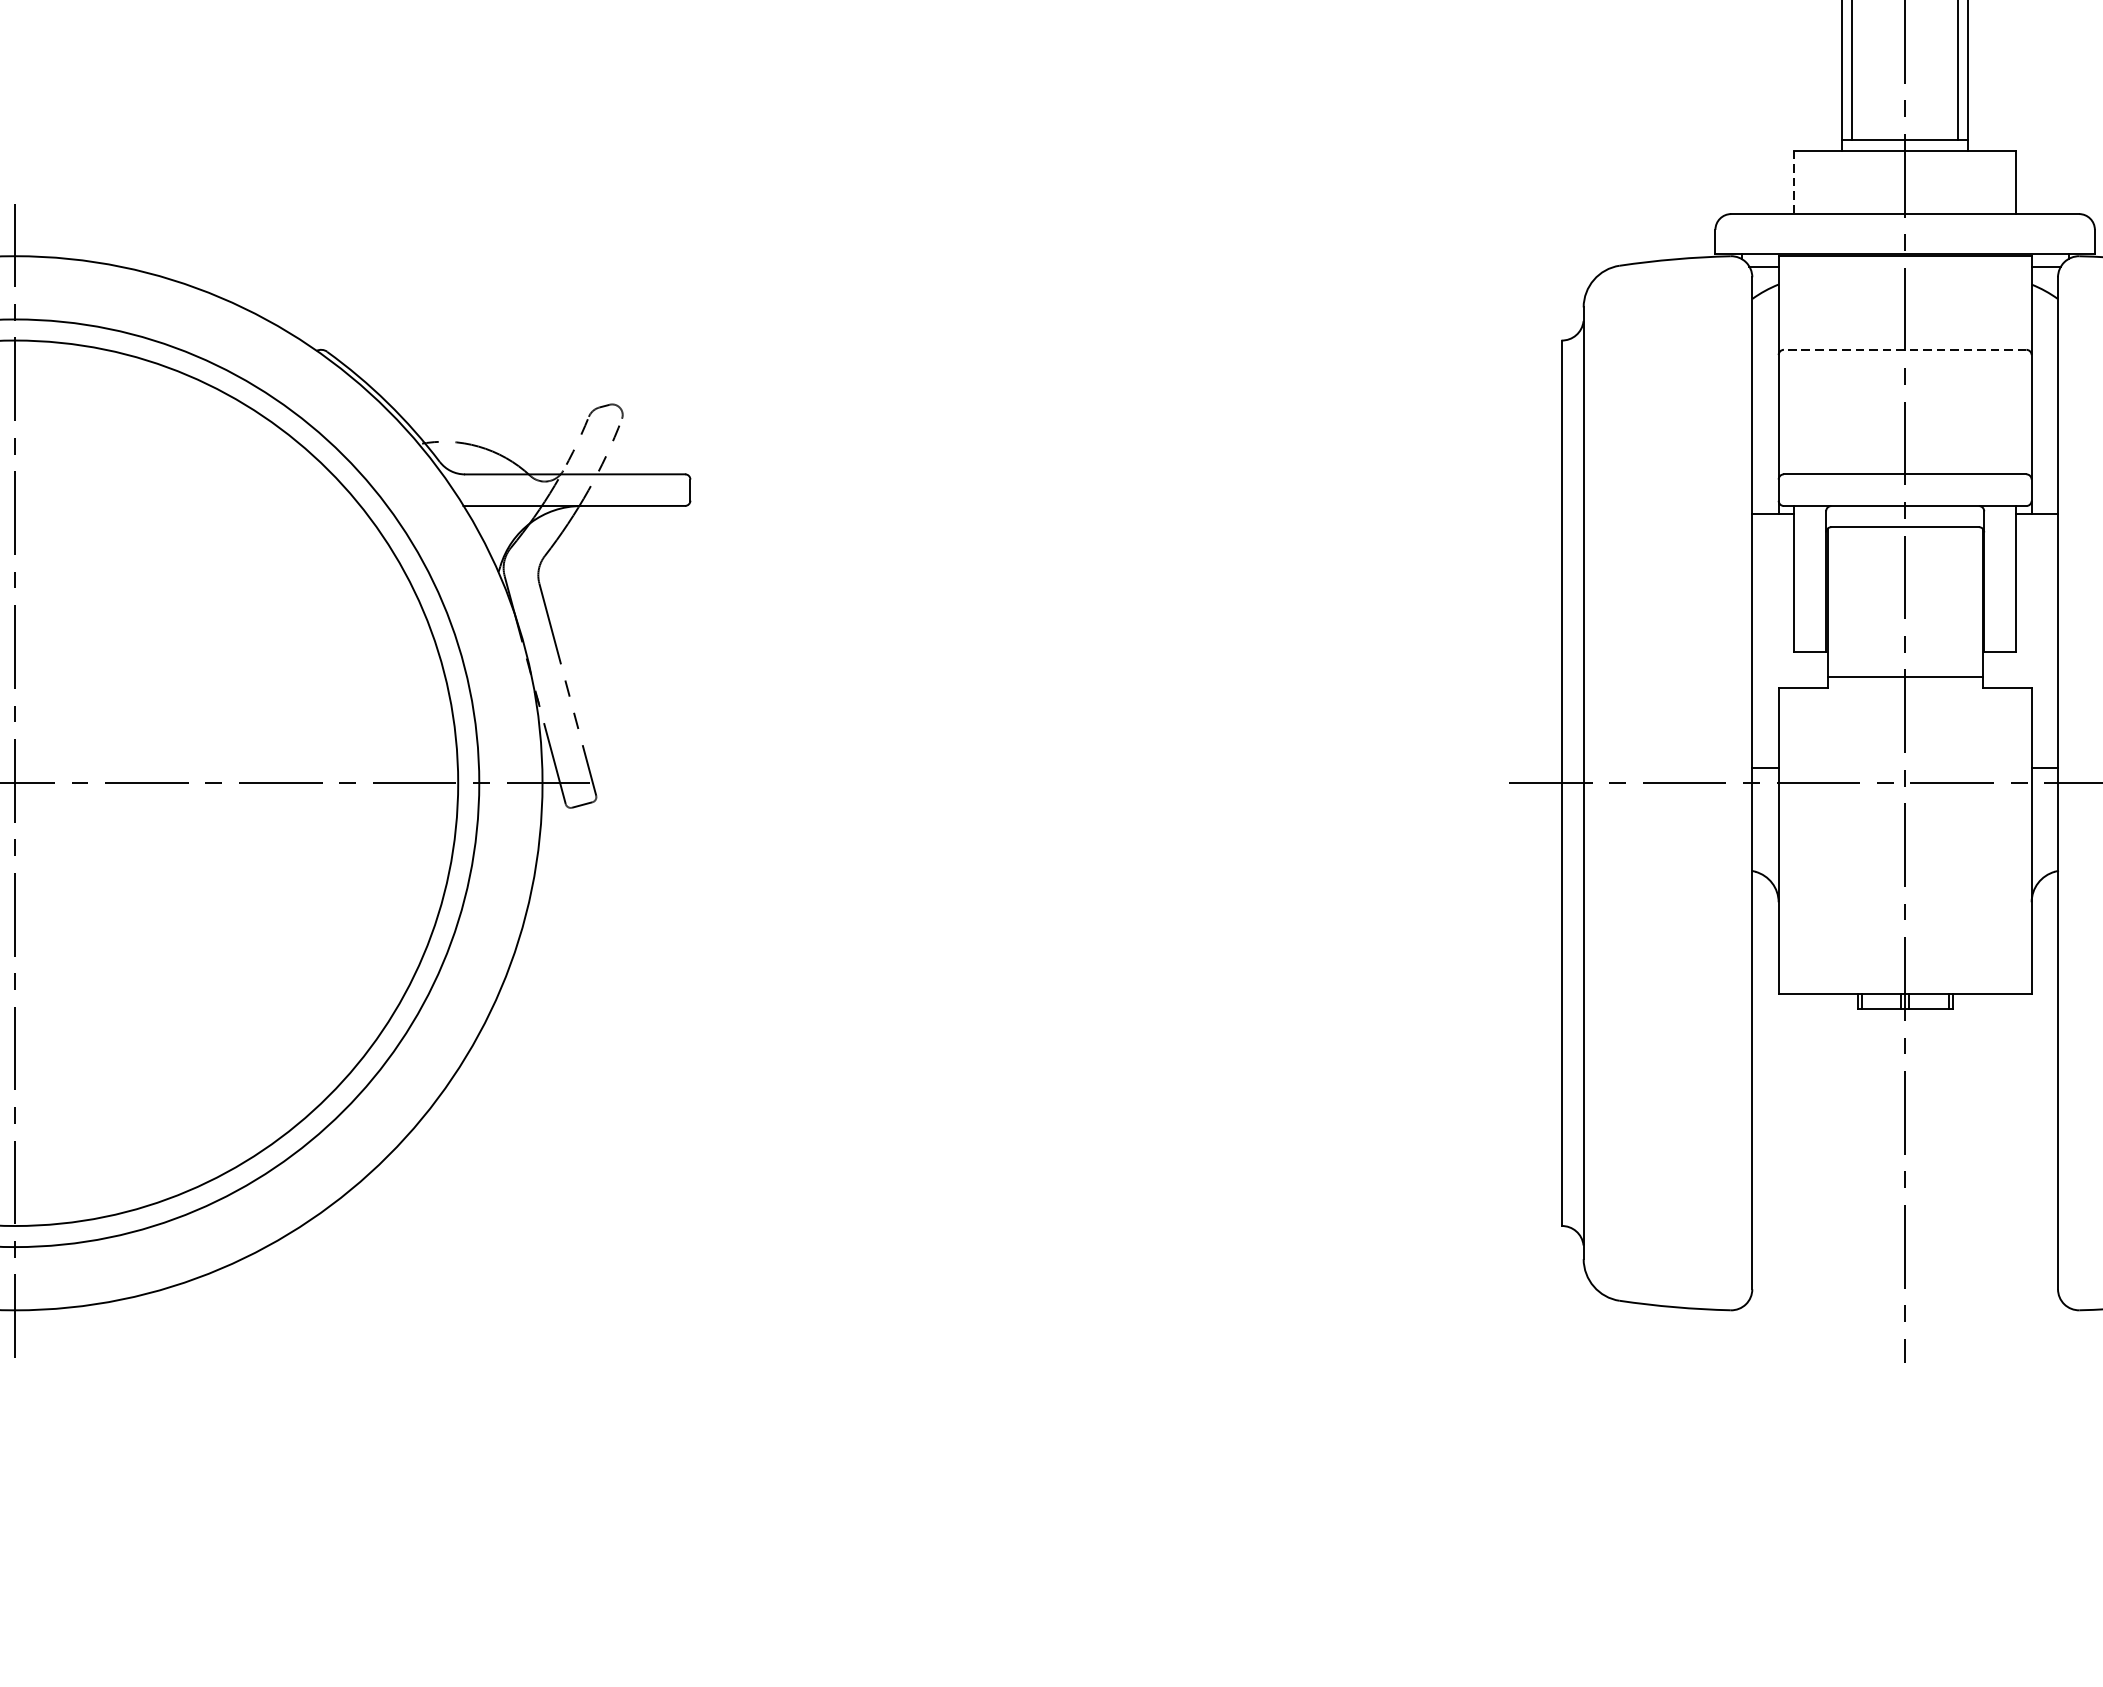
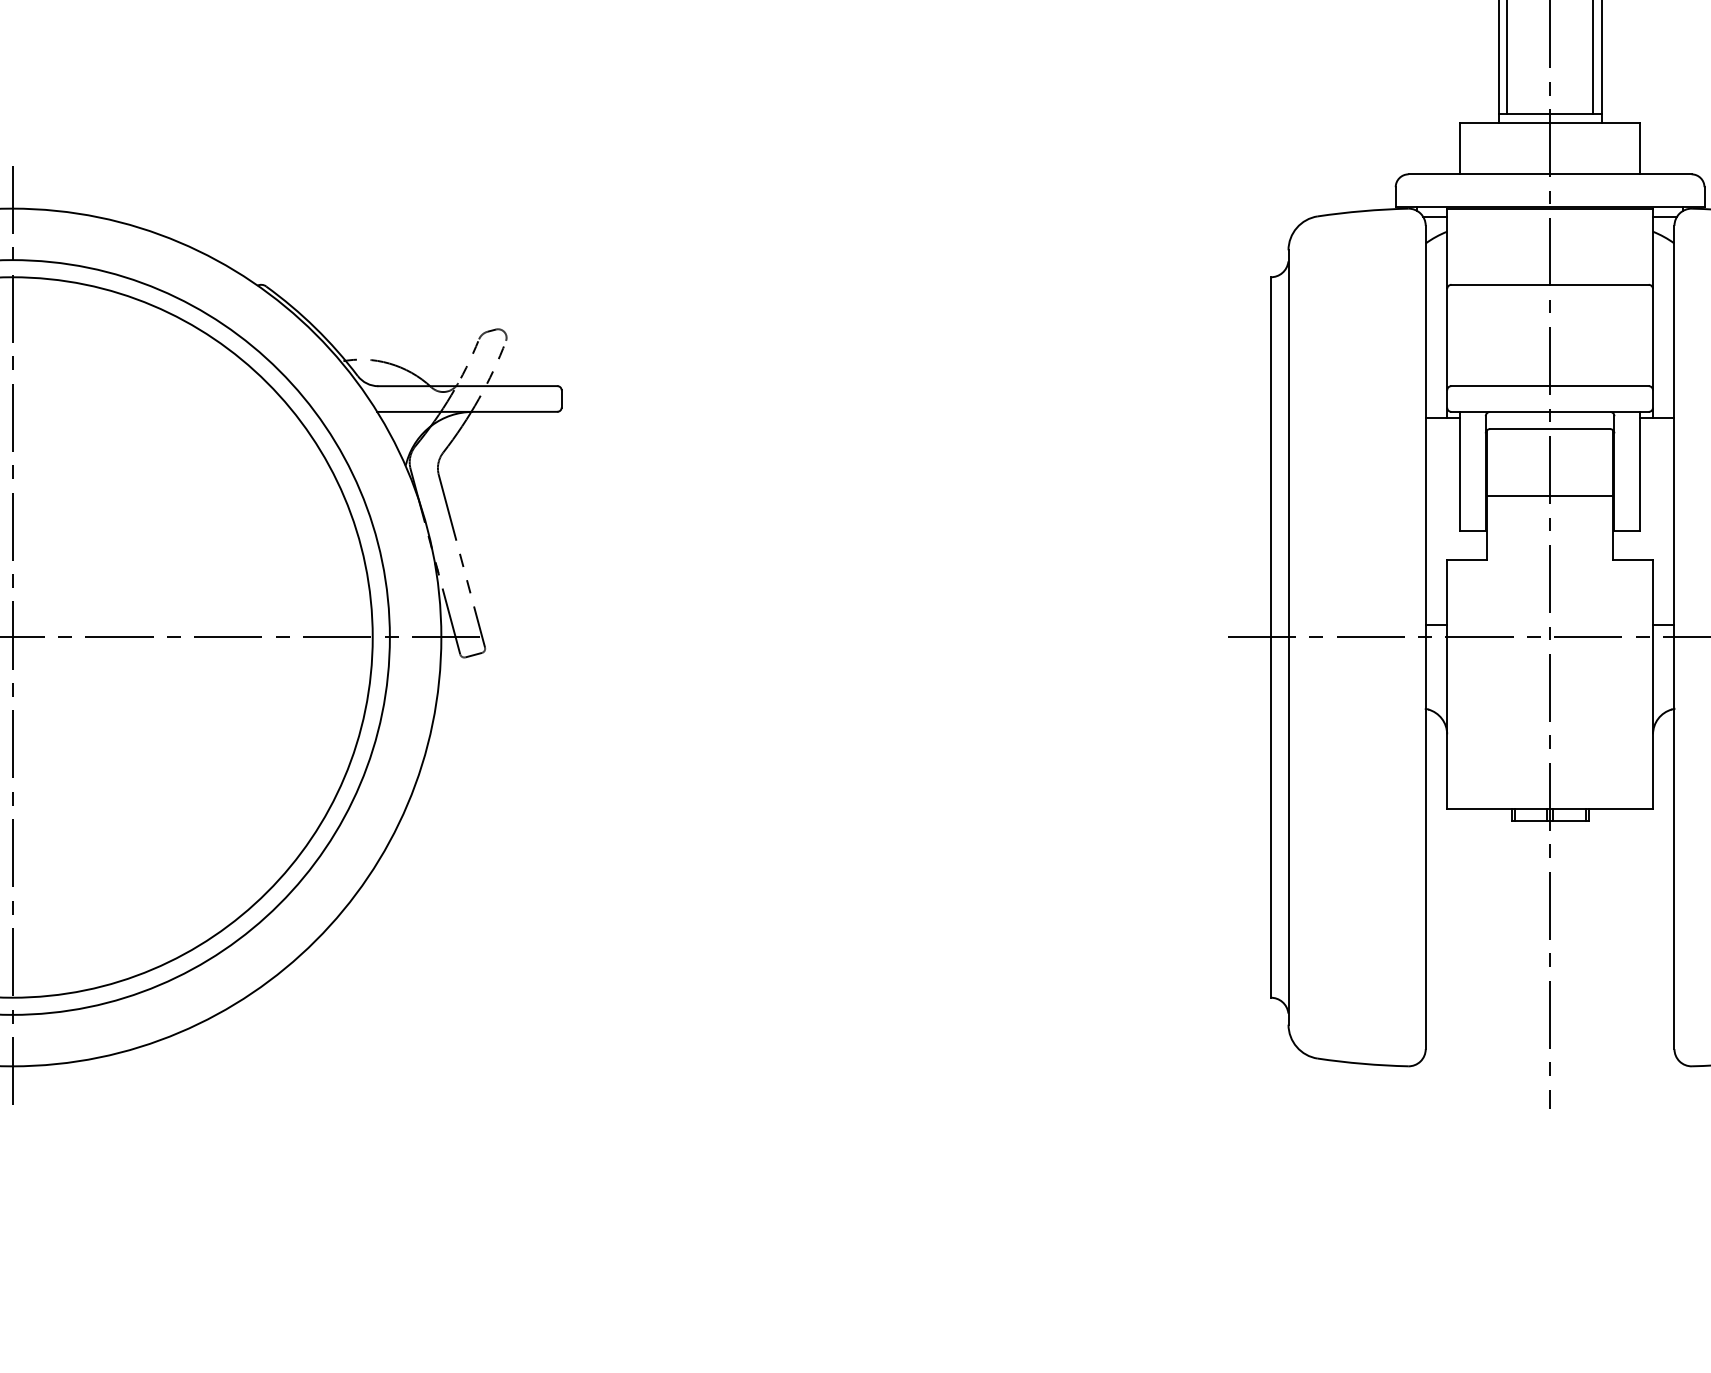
line: (1795, 182) -> (1460, 148), dashed -> solid
line: (1905, 349) -> (1550, 284), dashed -> solid
line: (1905, 676) -> (1550, 495), moved

